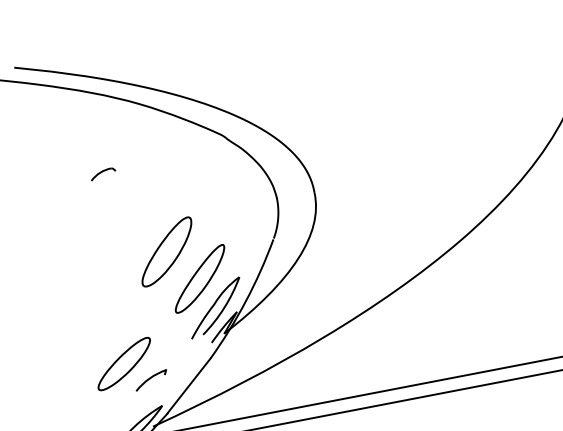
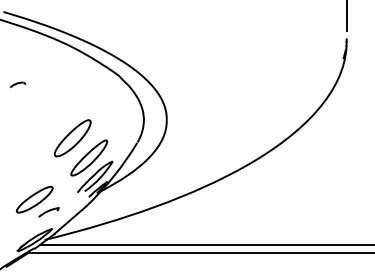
part: (103, 173) -> (18, 84), moved

